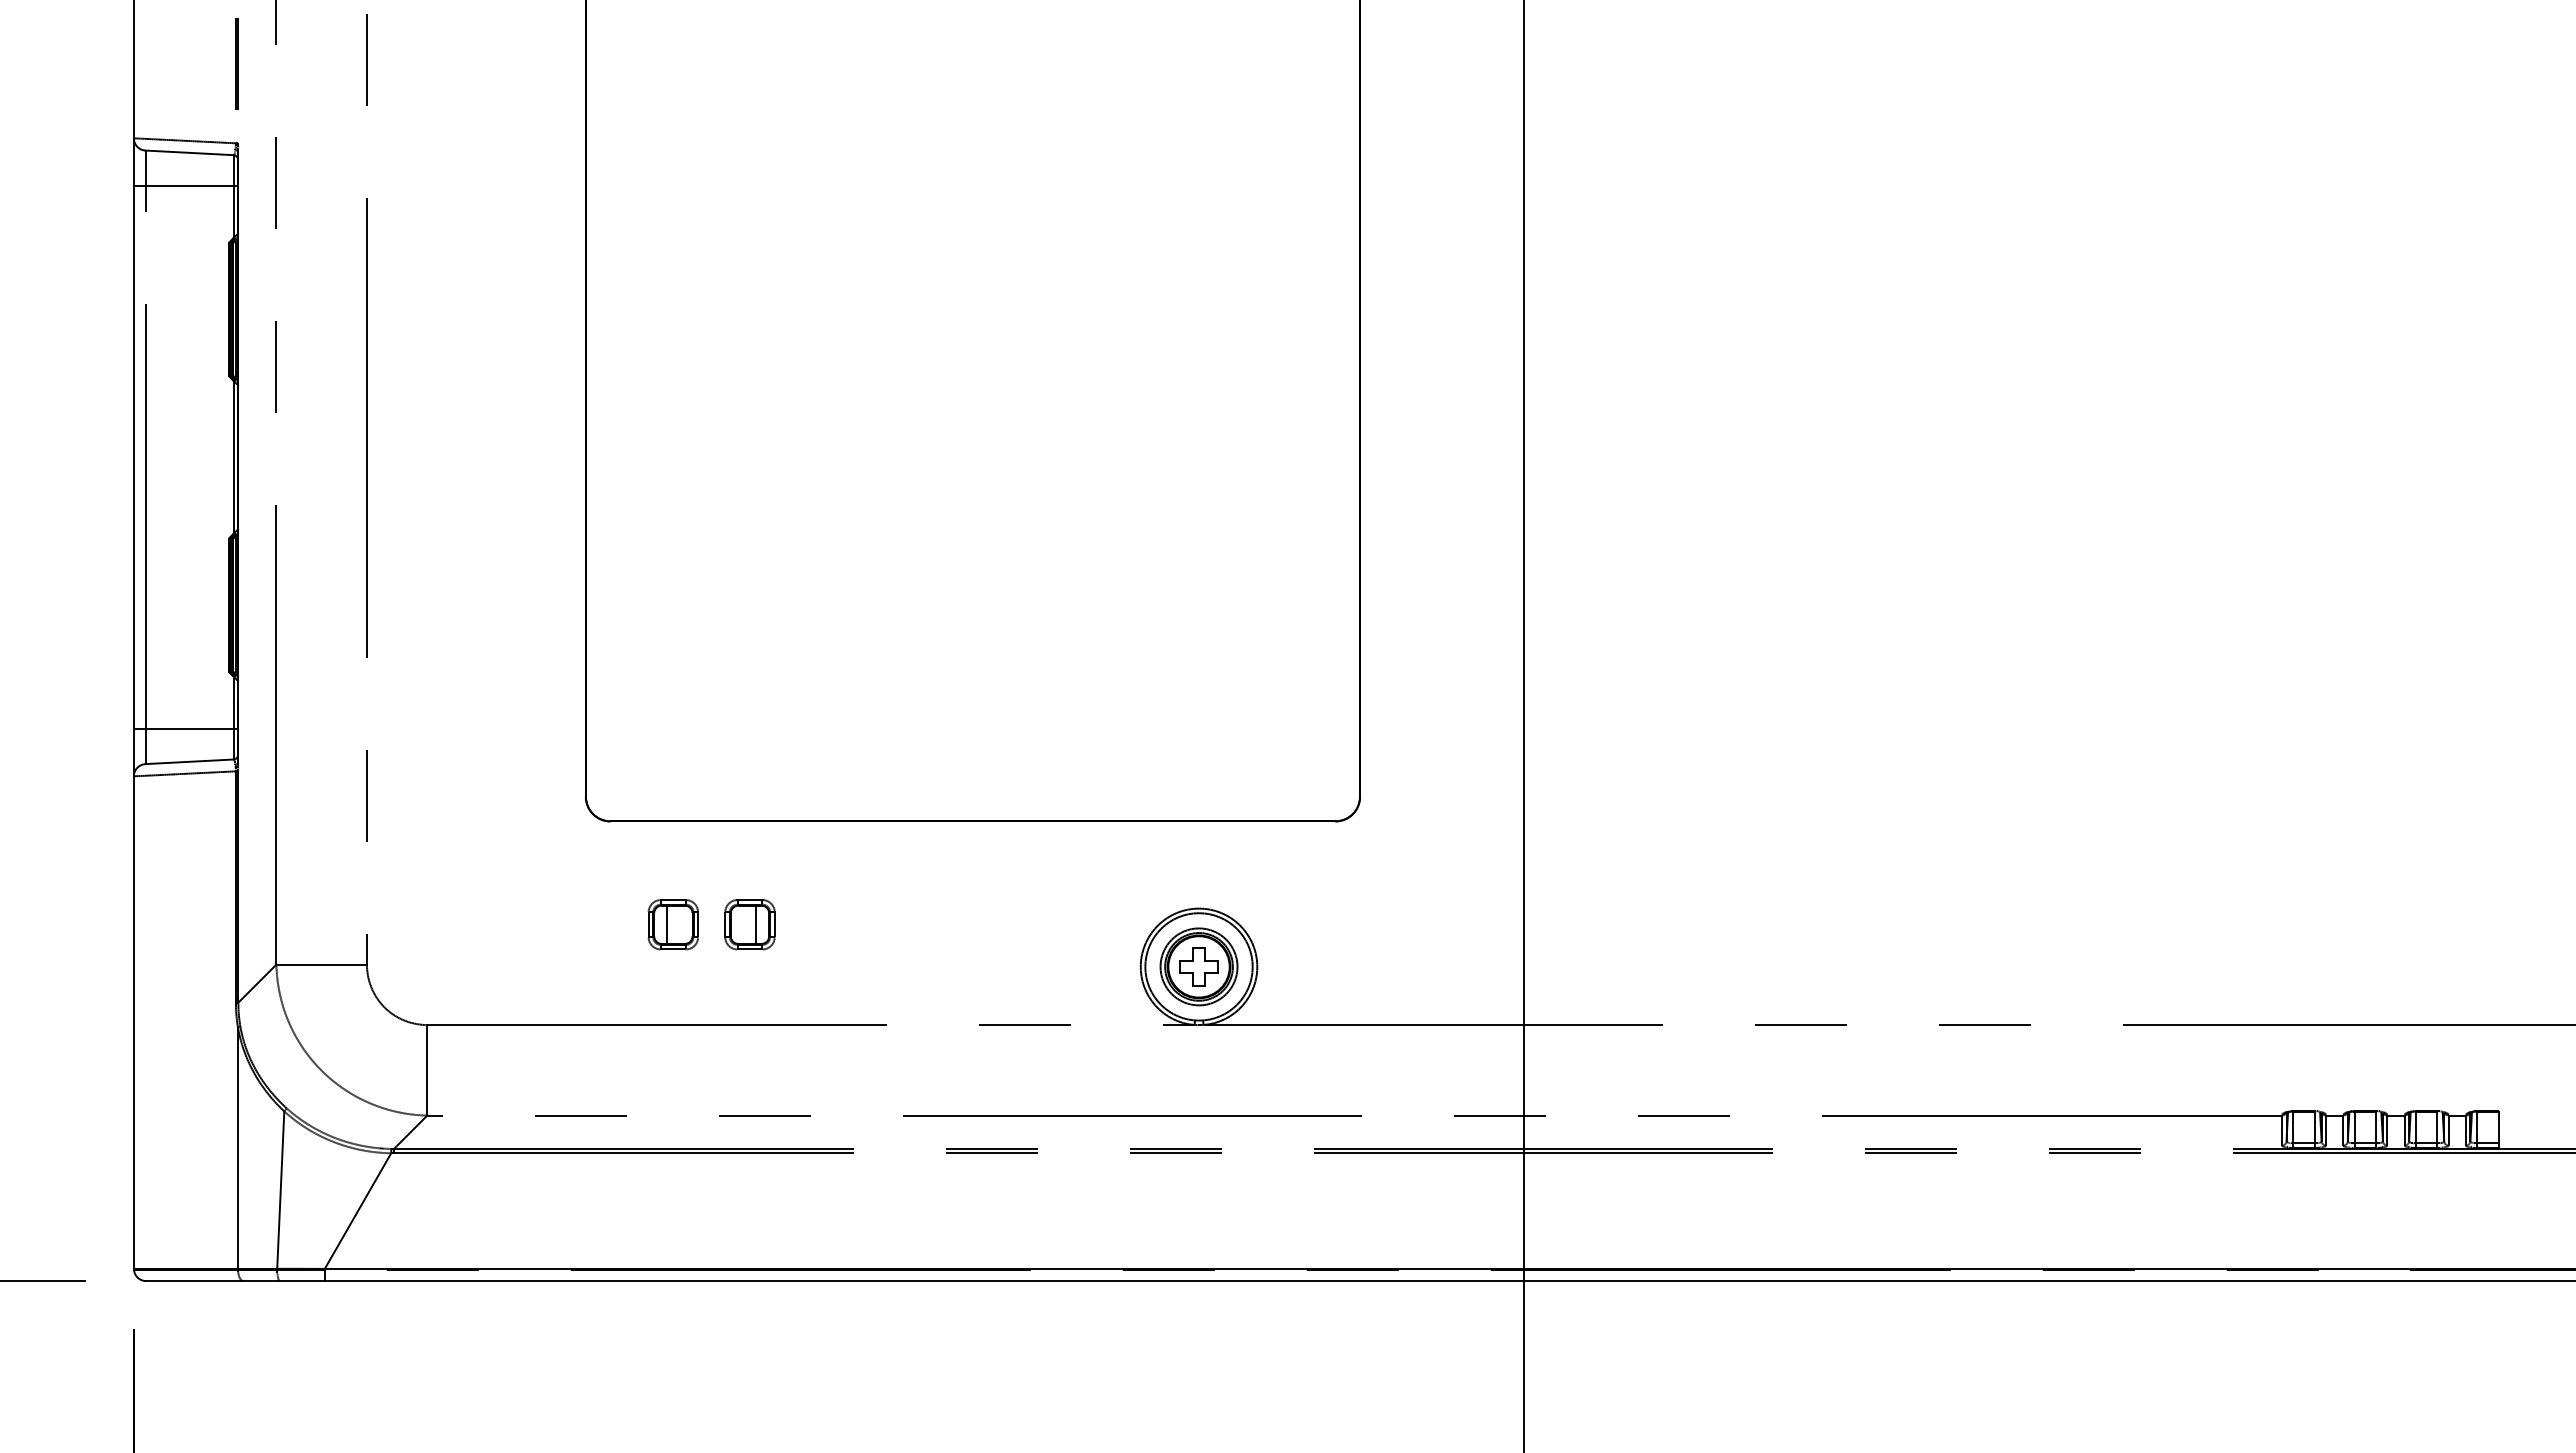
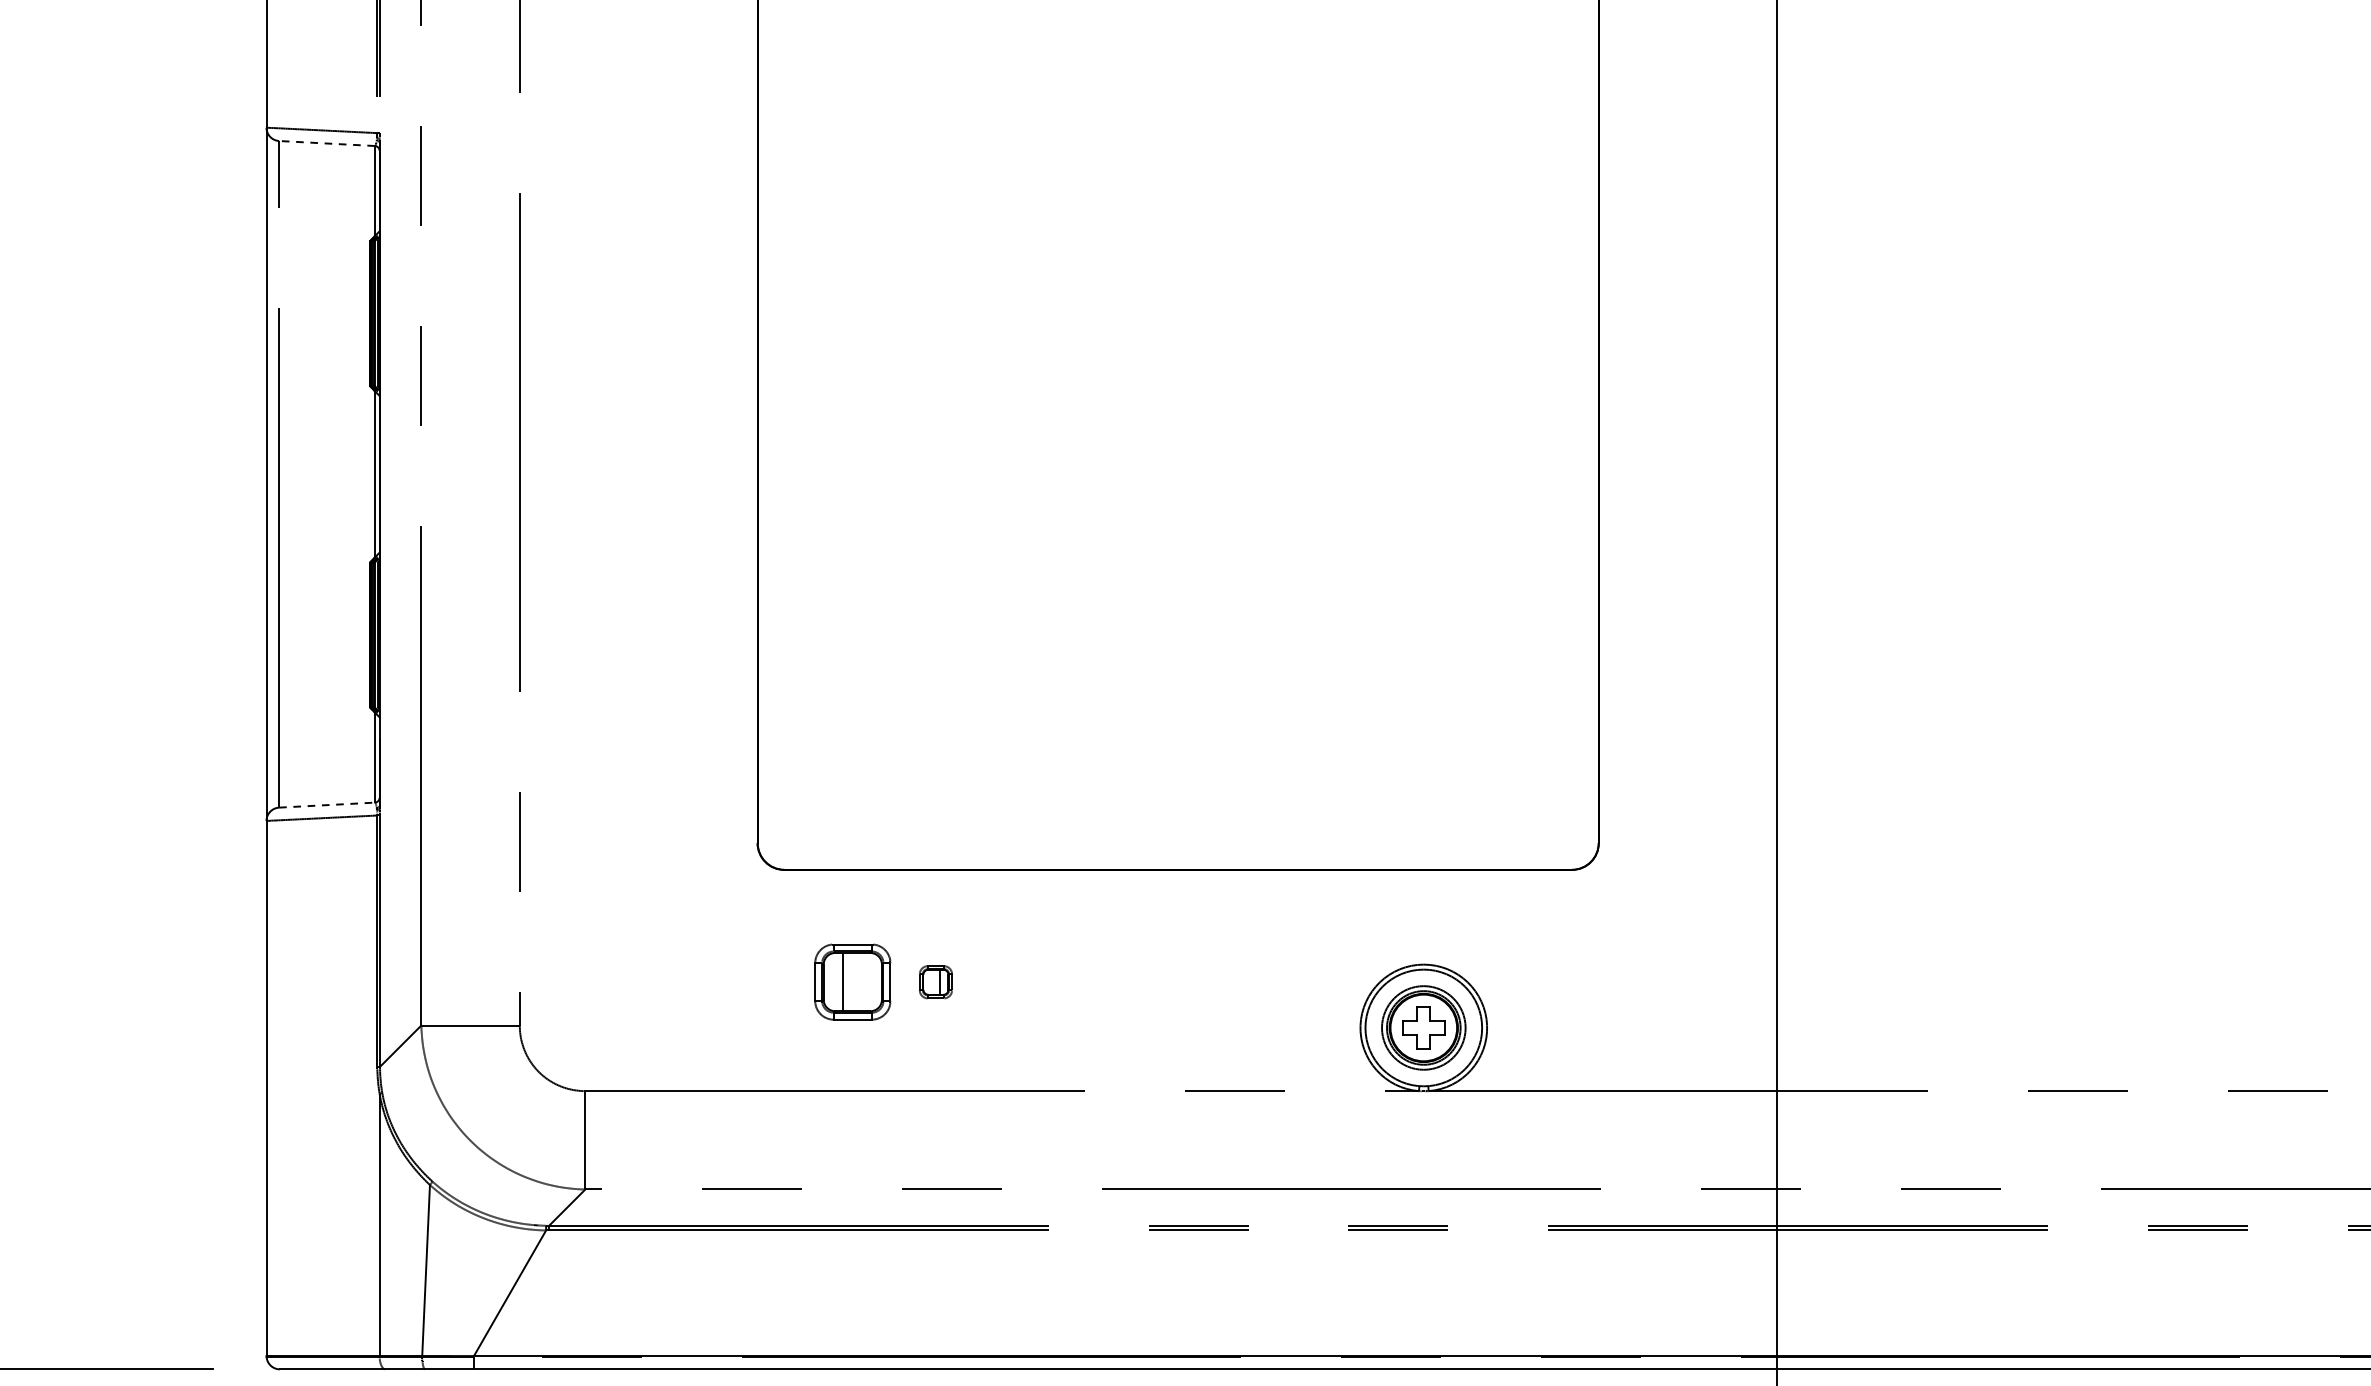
line: (189, 152) -> (326, 143), solid -> dashed
line: (185, 186) -> (322, 180), removed
line: (185, 728) -> (322, 768), removed
line: (190, 761) -> (328, 804), solid -> dashed
part: (672, 924) -> (851, 981), size x1.4
part: (749, 924) -> (935, 981), size x0.6

